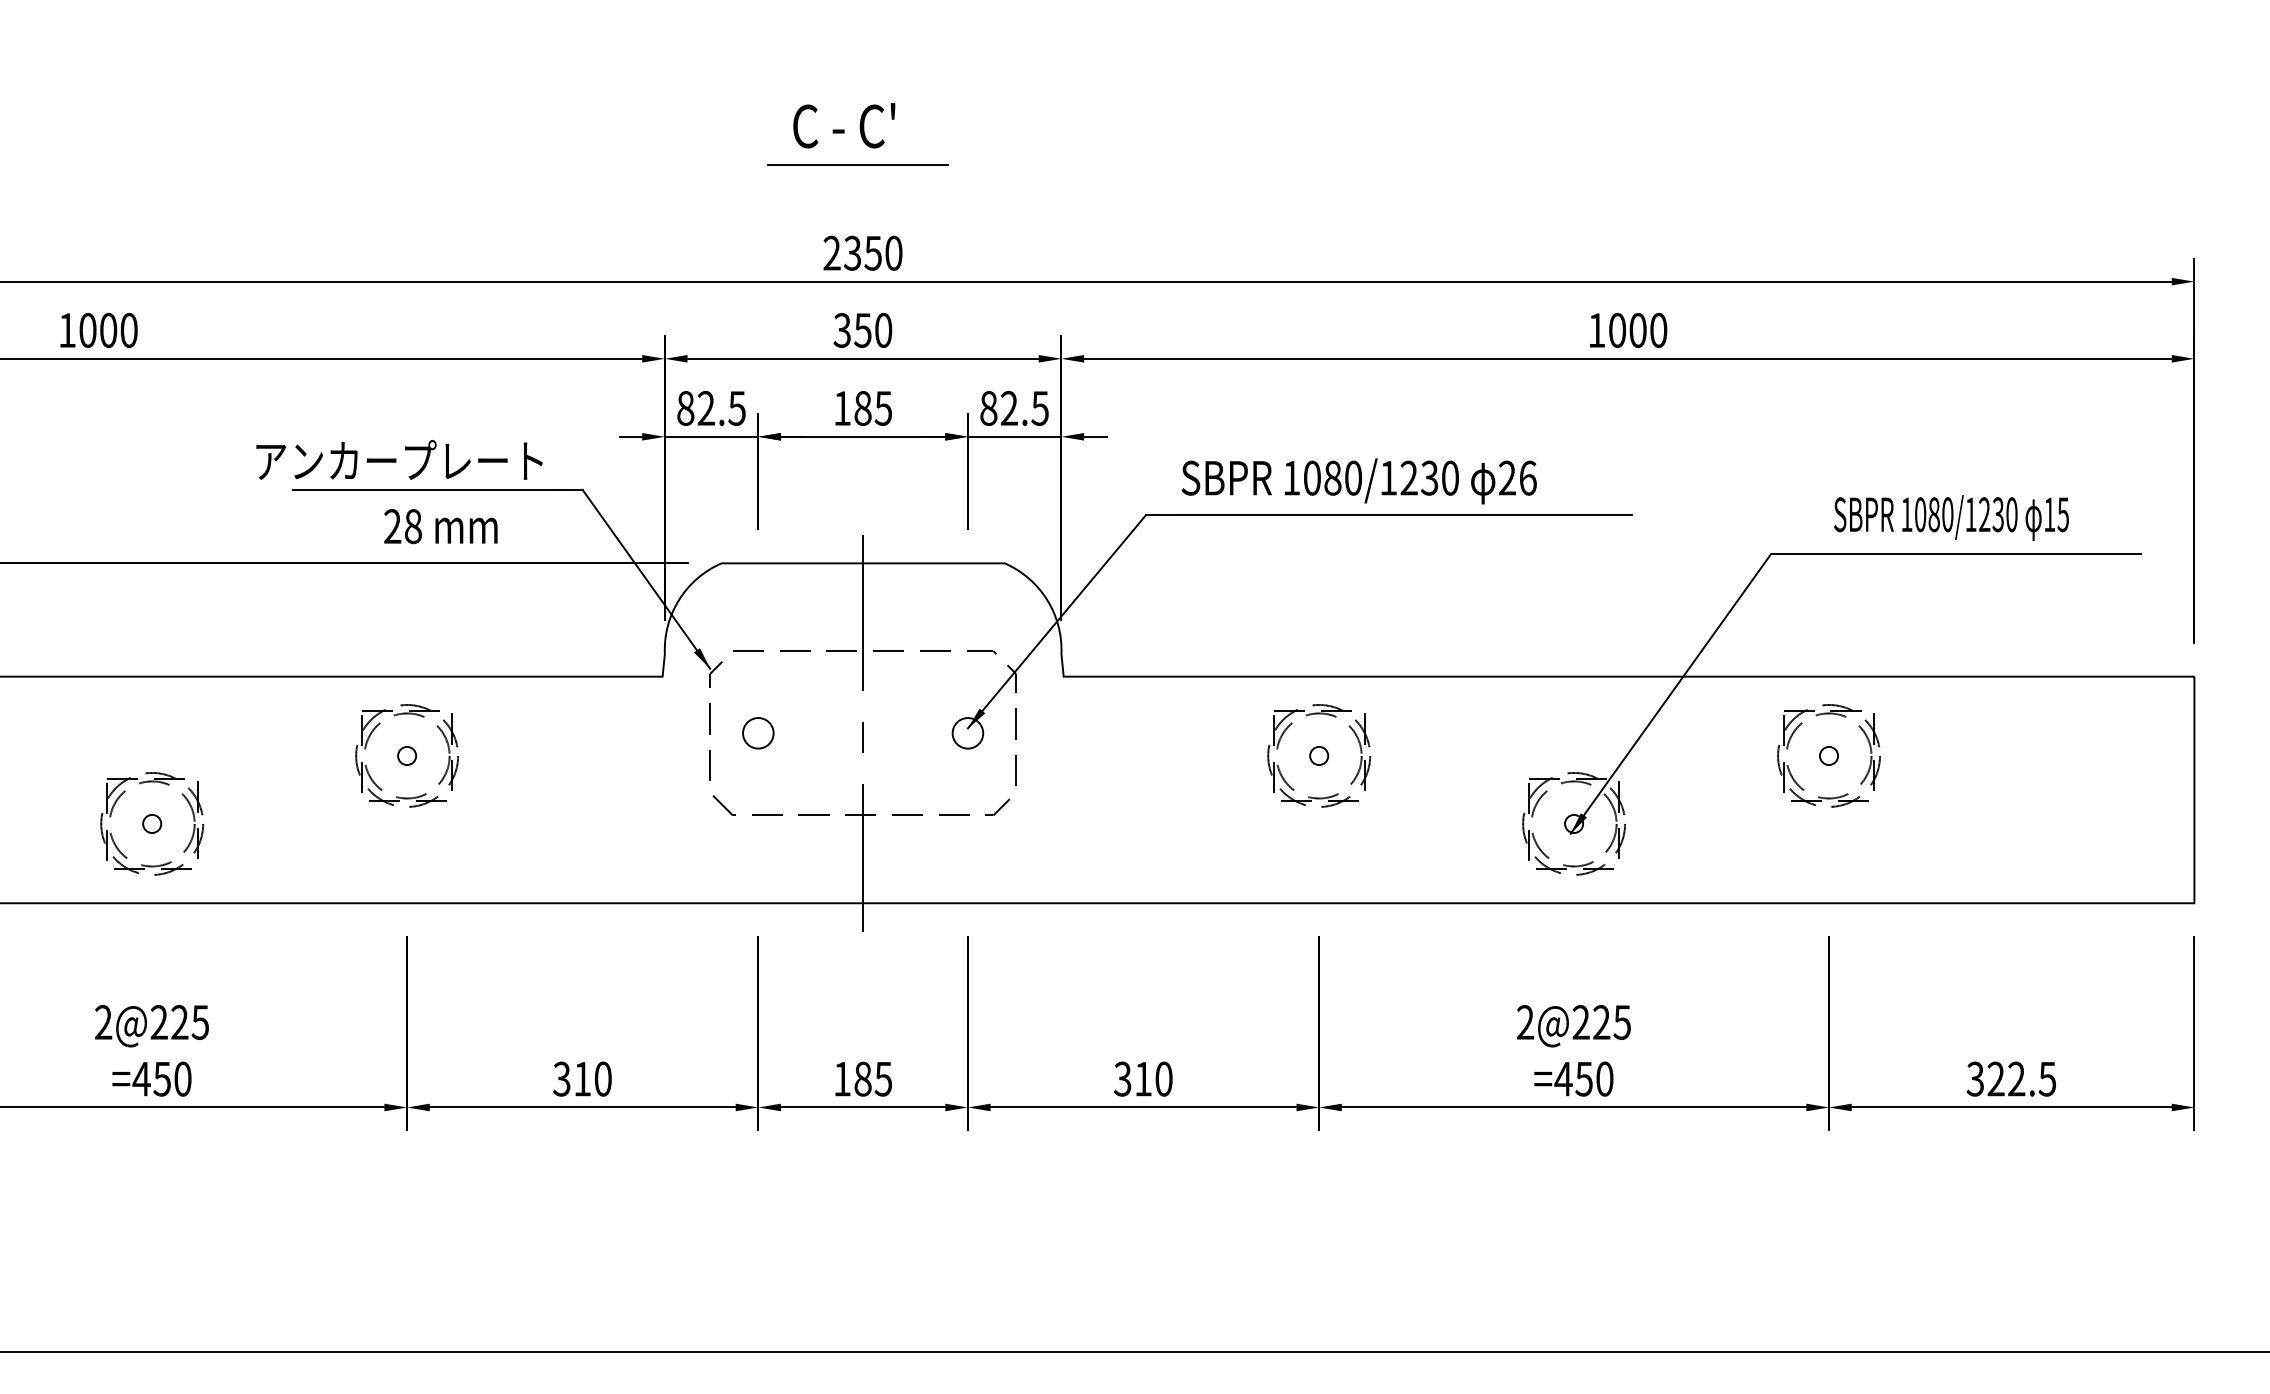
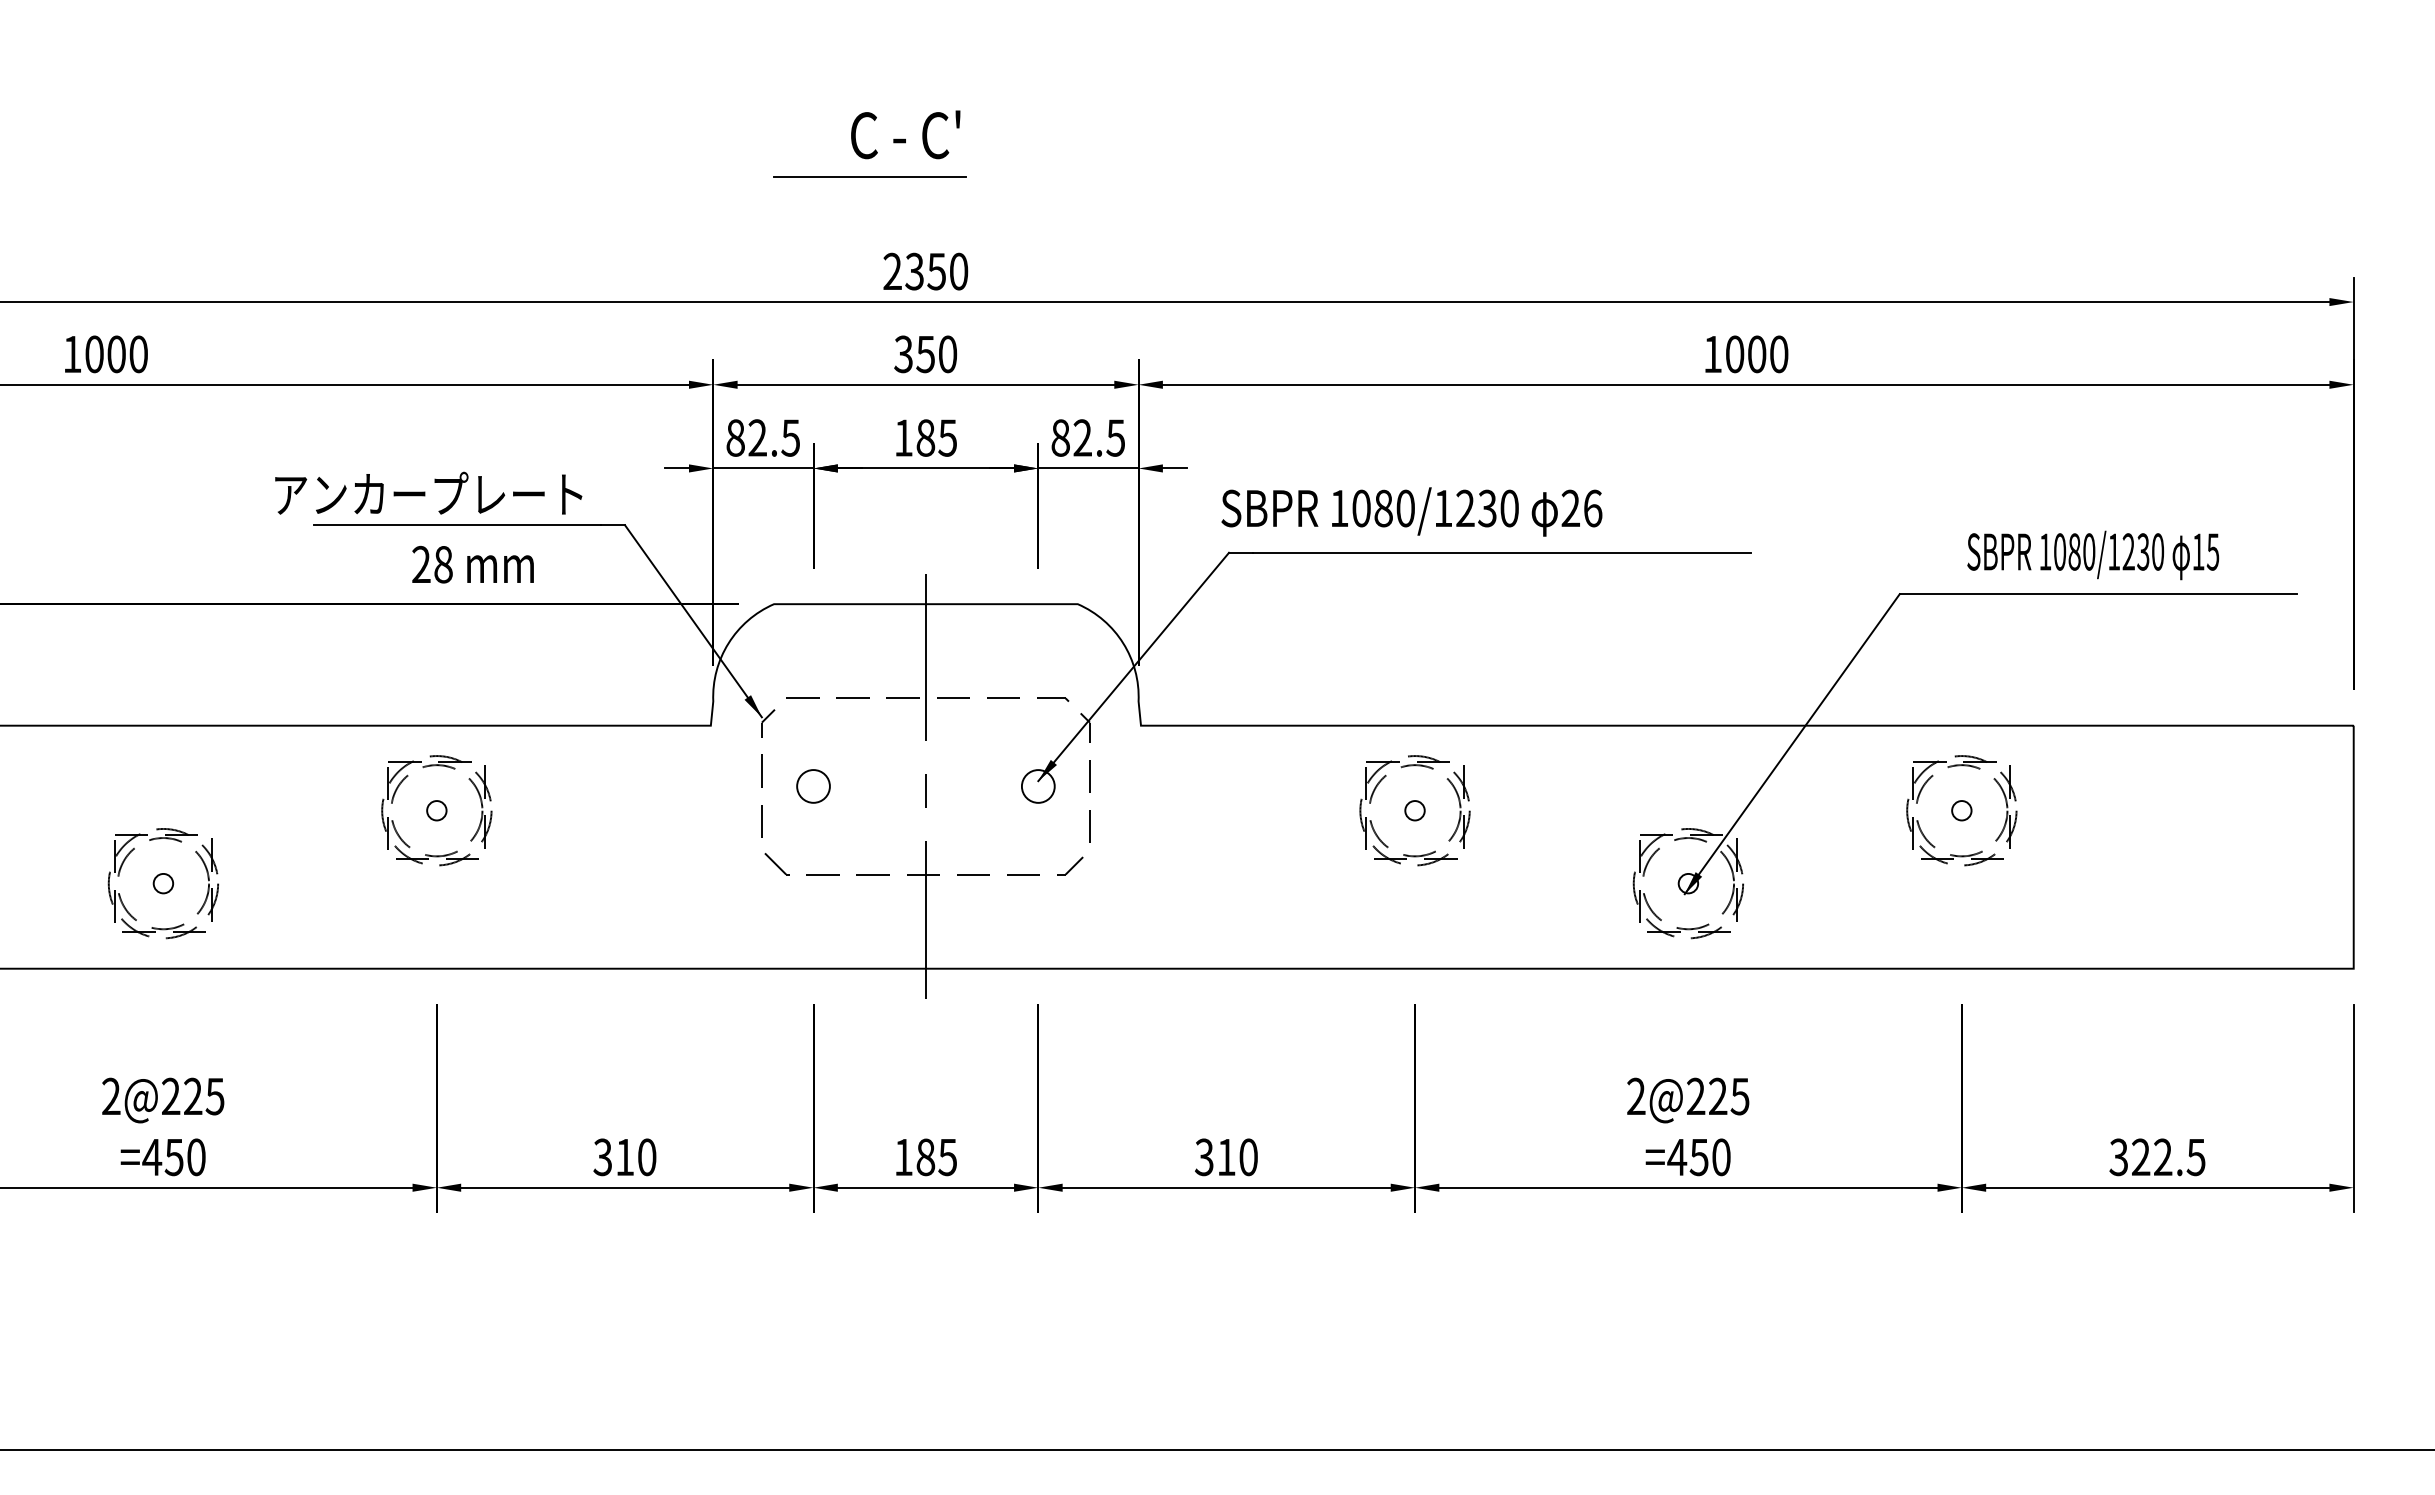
line: (857, 164) -> (869, 176), moved
text: (1358, 481) -> (1411, 512), moved

